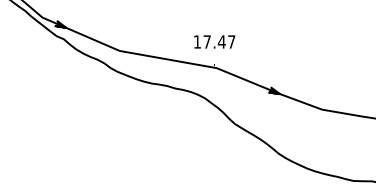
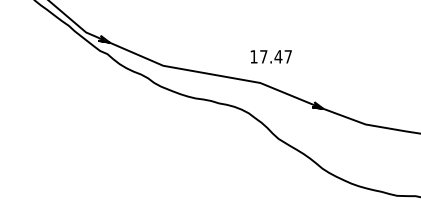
text: (213, 41) -> (270, 56), moved

